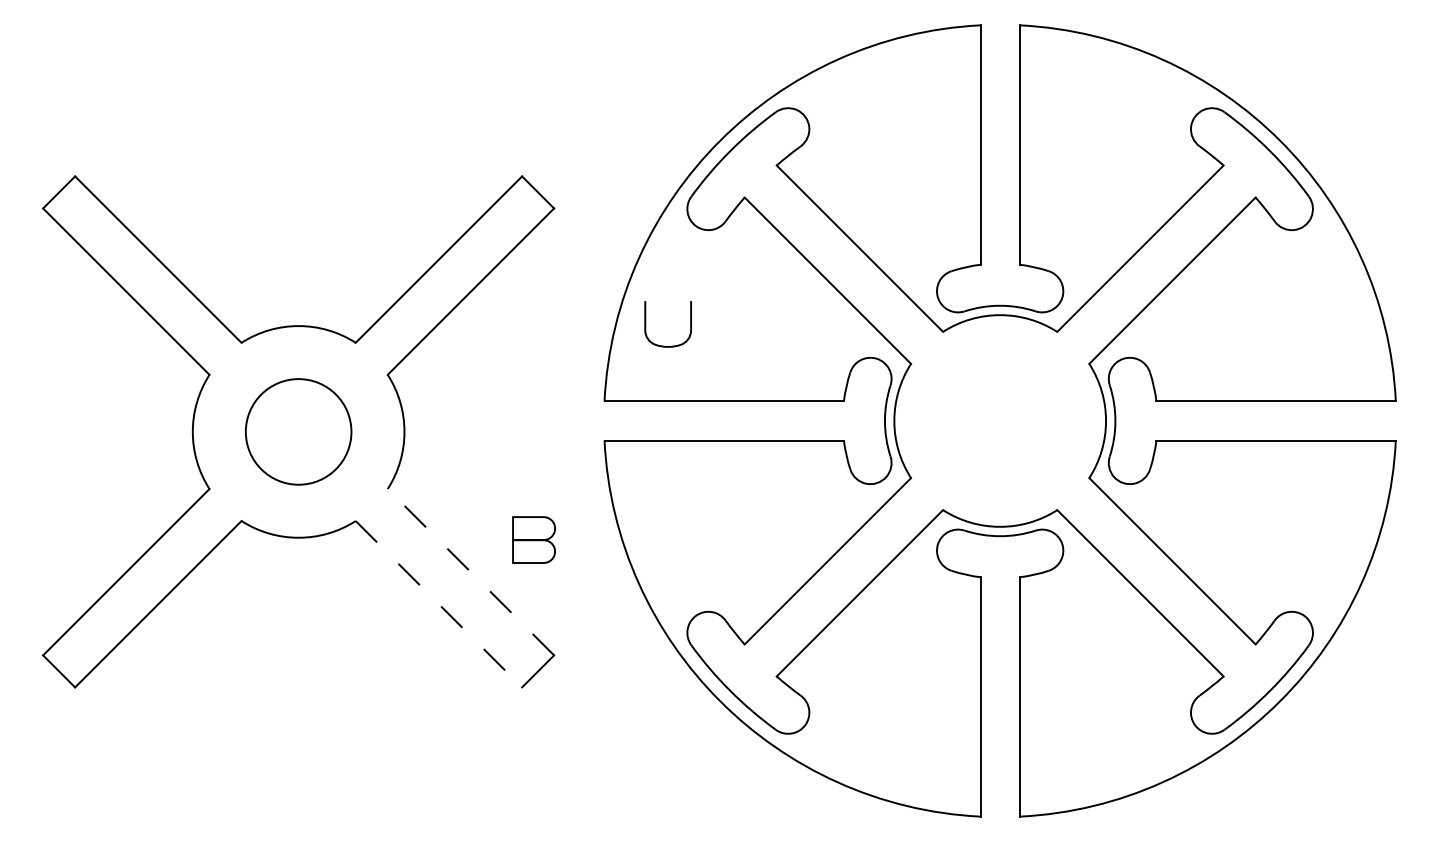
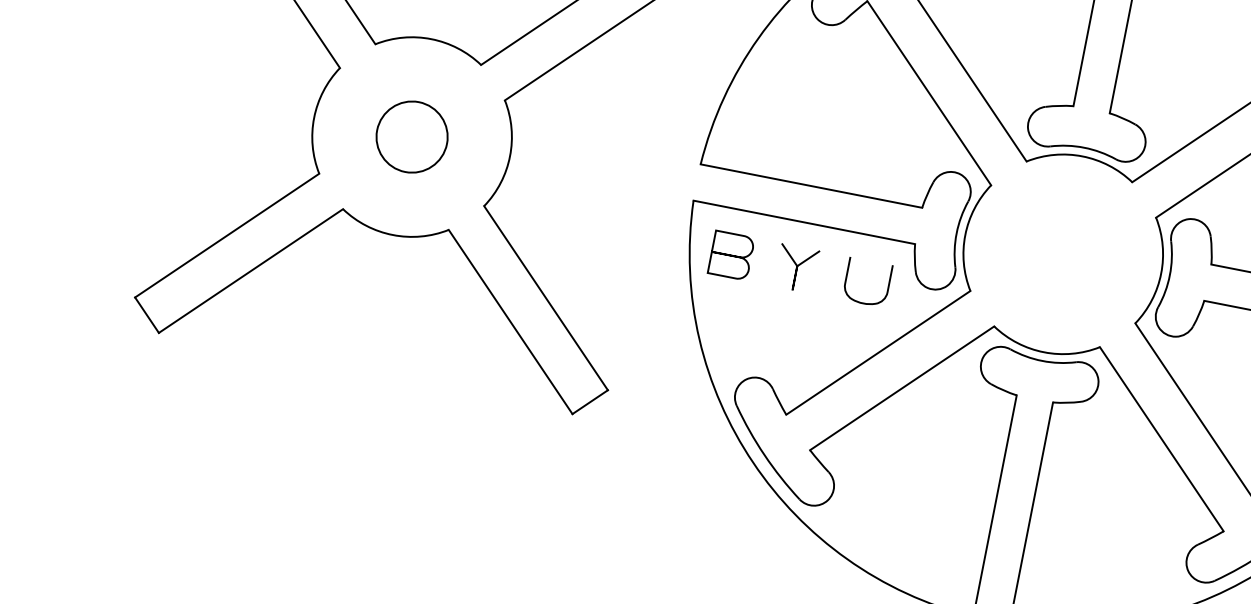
curve: (646, 324) -> (847, 278), moved
circle: (298, 431) -> (412, 136), size x0.71
curve: (725, 489) -> (796, 267), added
part: (533, 539) -> (730, 254), moved
line: (470, 572) -> (545, 298), dashed -> solid
line: (438, 604) -> (510, 322), dashed -> solid

